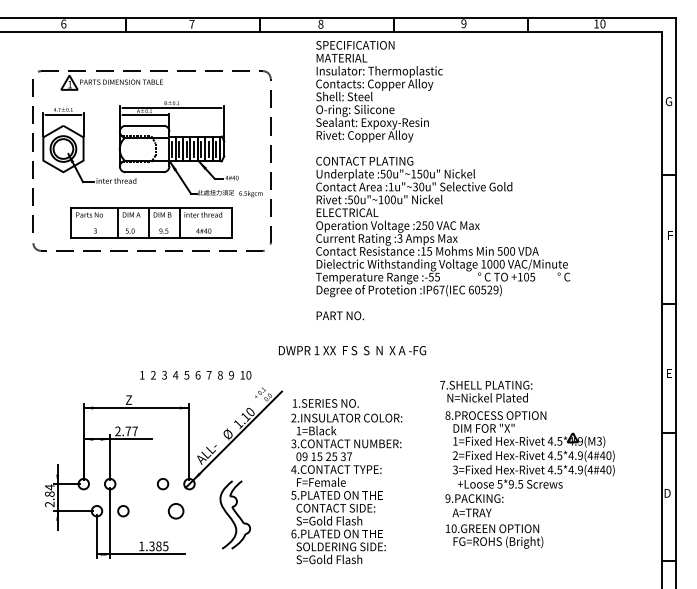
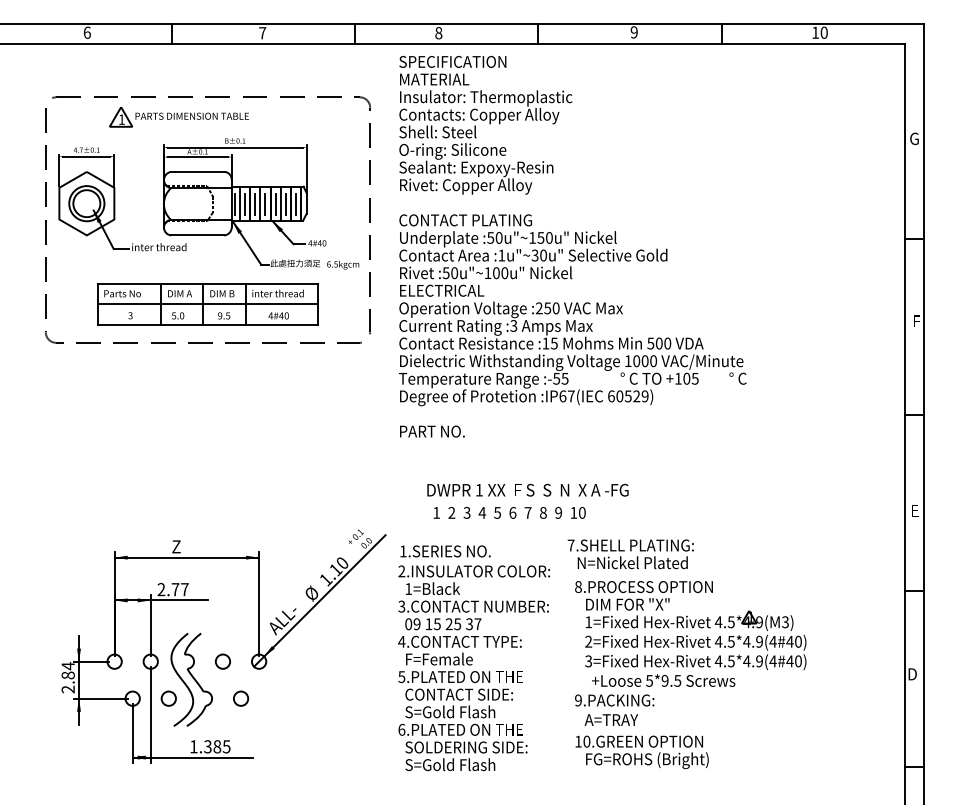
part: (111, 83) -> (178, 117), moved
text: (442, 180) -> (572, 246), moved
line: (151, 222) -> (207, 303), added
text: (352, 350) -> (527, 489), moved
text: (195, 374) -> (509, 512), moved
part: (527, 464) -> (686, 654), moved
circle: (176, 511) -> (241, 698), size x0.71
part: (235, 514) -> (191, 679), moved

